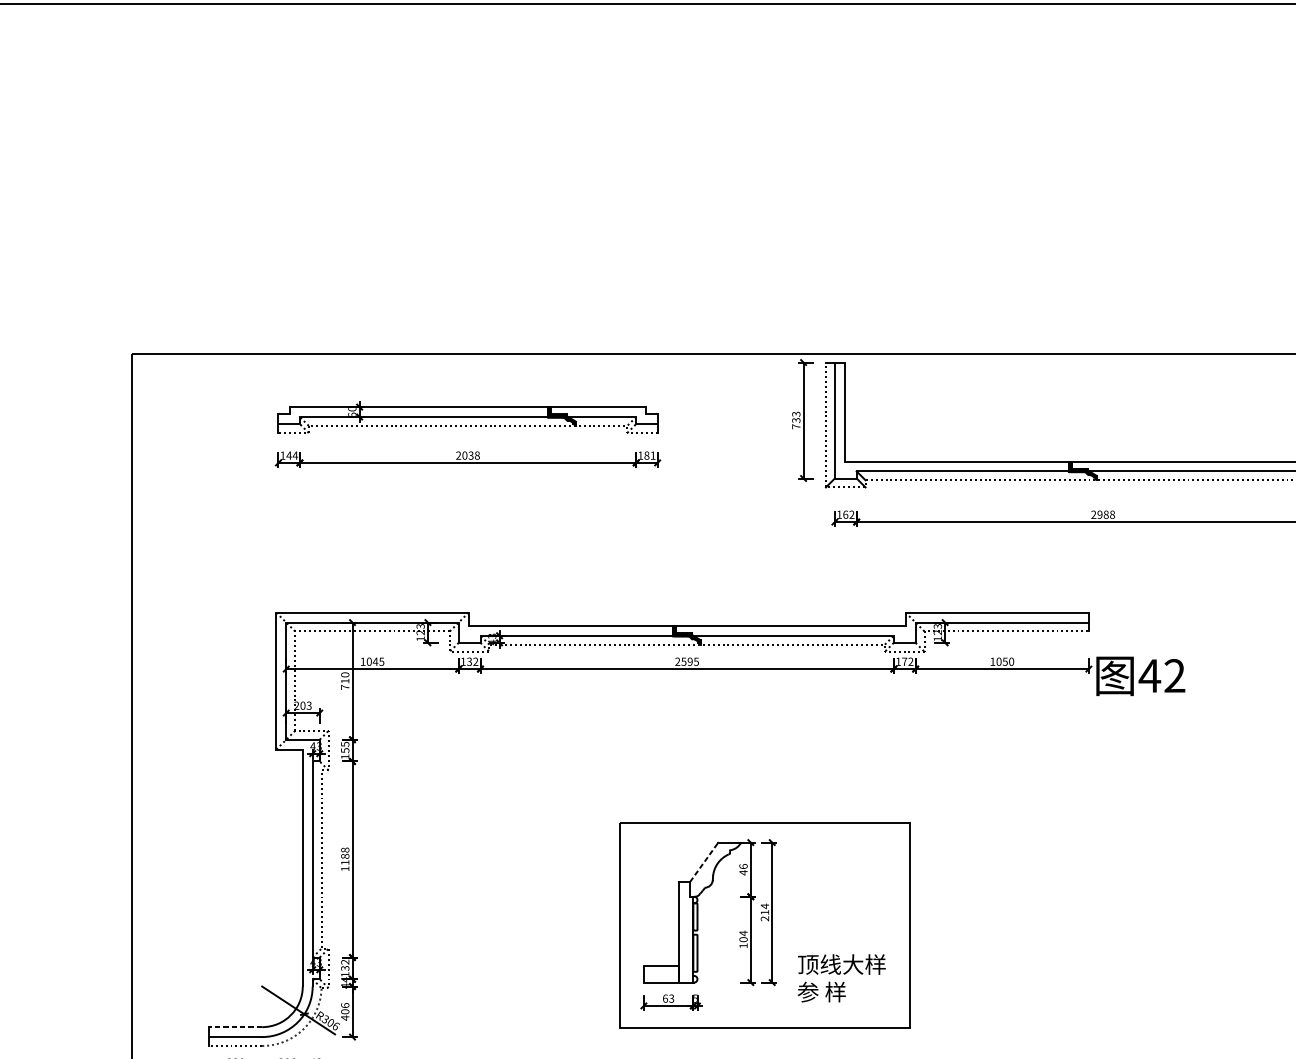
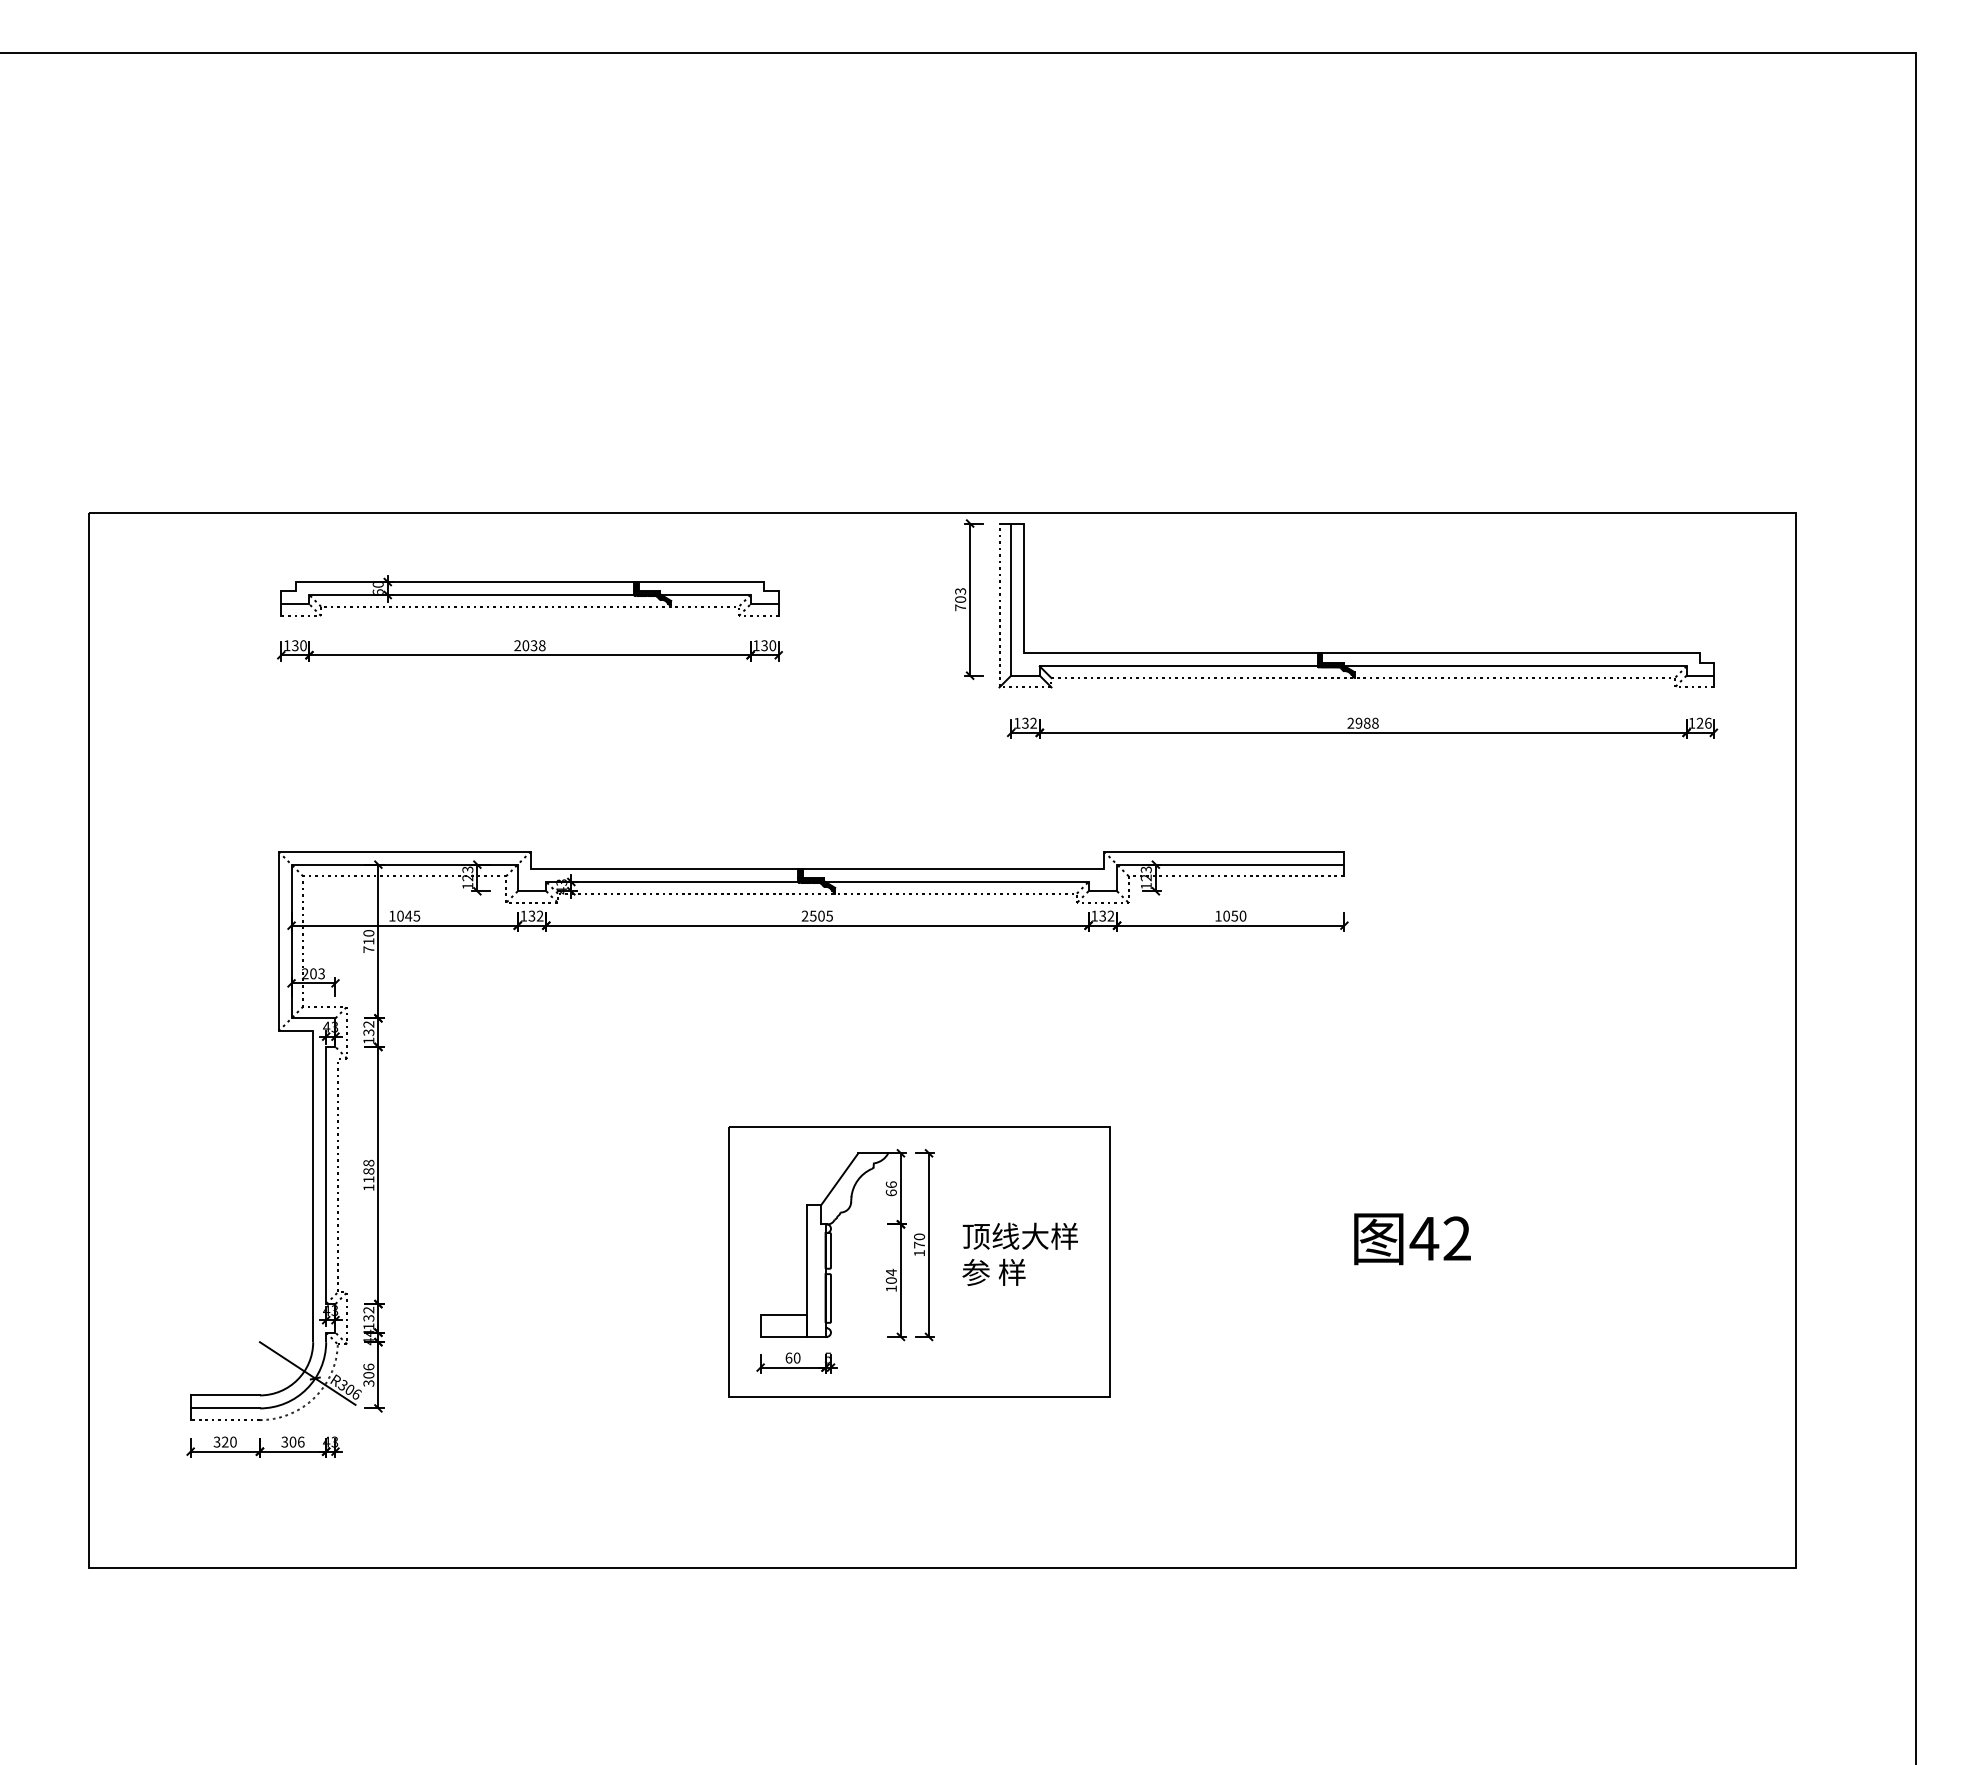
text: (796, 420) -> (960, 599), 733 -> 703
text: (292, 455) -> (299, 645), 144 -> 130
text: (649, 455) -> (768, 645), 181 -> 130
text: (845, 514) -> (1025, 722), 162 -> 132
text: (690, 661) -> (821, 915), 2595 -> 2505
text: (904, 661) -> (1102, 915), 172 -> 132
text: (1140, 676) -> (1412, 1239), moved
text: (344, 747) -> (368, 1028), 155 -> 132
line: (703, 862) -> (839, 1179), dashed -> solid
text: (742, 872) -> (890, 1192), 46 -> 66
text: (764, 912) -> (919, 1244), 214 -> 170
text: (841, 977) -> (1019, 1253), moved
text: (671, 998) -> (796, 1357), 63 -> 60
text: (344, 1018) -> (368, 1383), 406 -> 306
line: (235, 1027) -> (225, 1395), dashed -> solid

